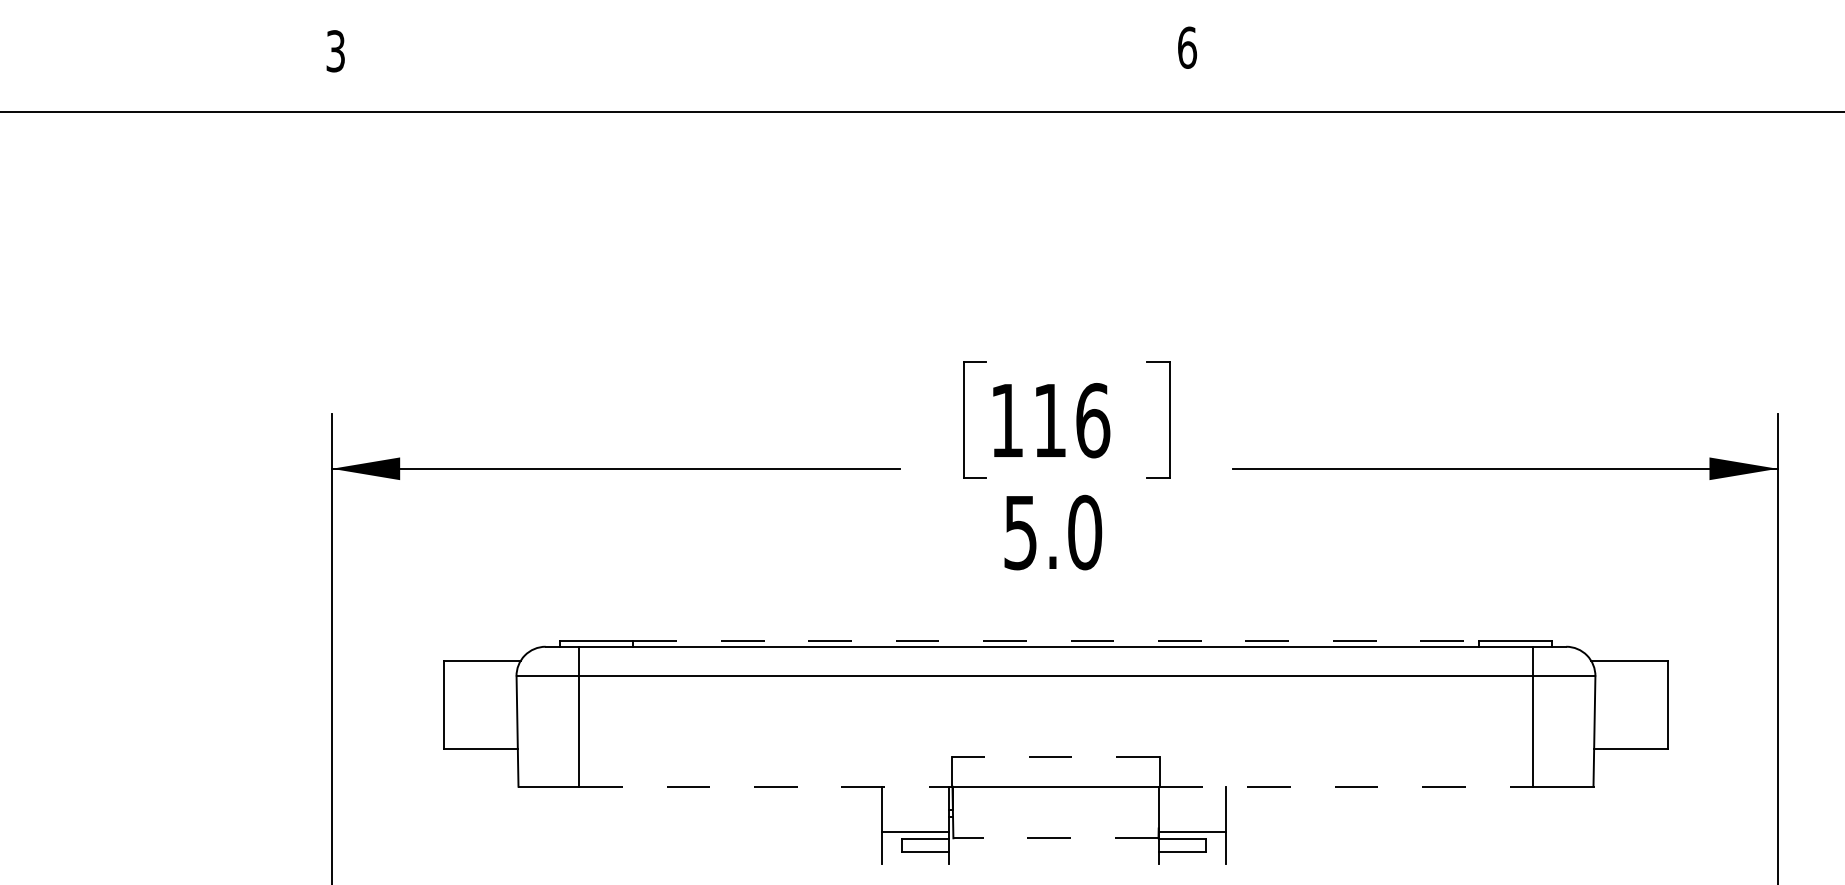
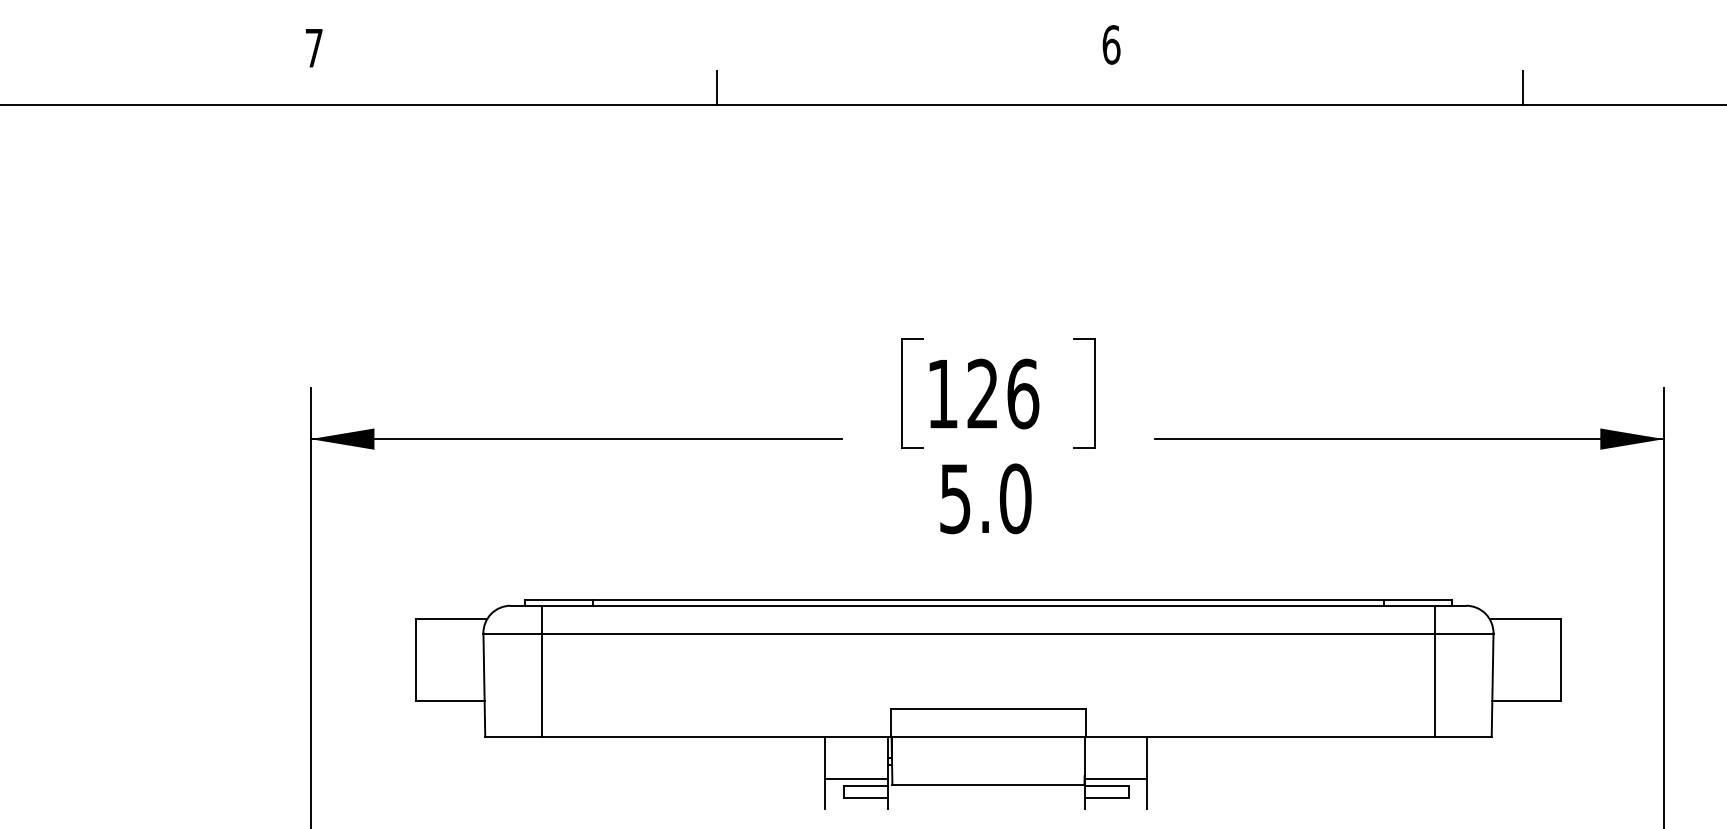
text: (335, 51) -> (313, 48), 3 -> 7
line: (766, 93) -> (717, 87), added
line: (1627, 93) -> (1523, 87), added
text: (1049, 420) -> (982, 393), 116 -> 126
line: (1056, 641) -> (988, 600), dashed -> solid
line: (1054, 756) -> (987, 708), dashed -> solid
line: (765, 786) -> (716, 736), dashed -> solid
line: (1346, 786) -> (1260, 736), dashed -> solid
line: (1054, 838) -> (987, 785), dashed -> solid

